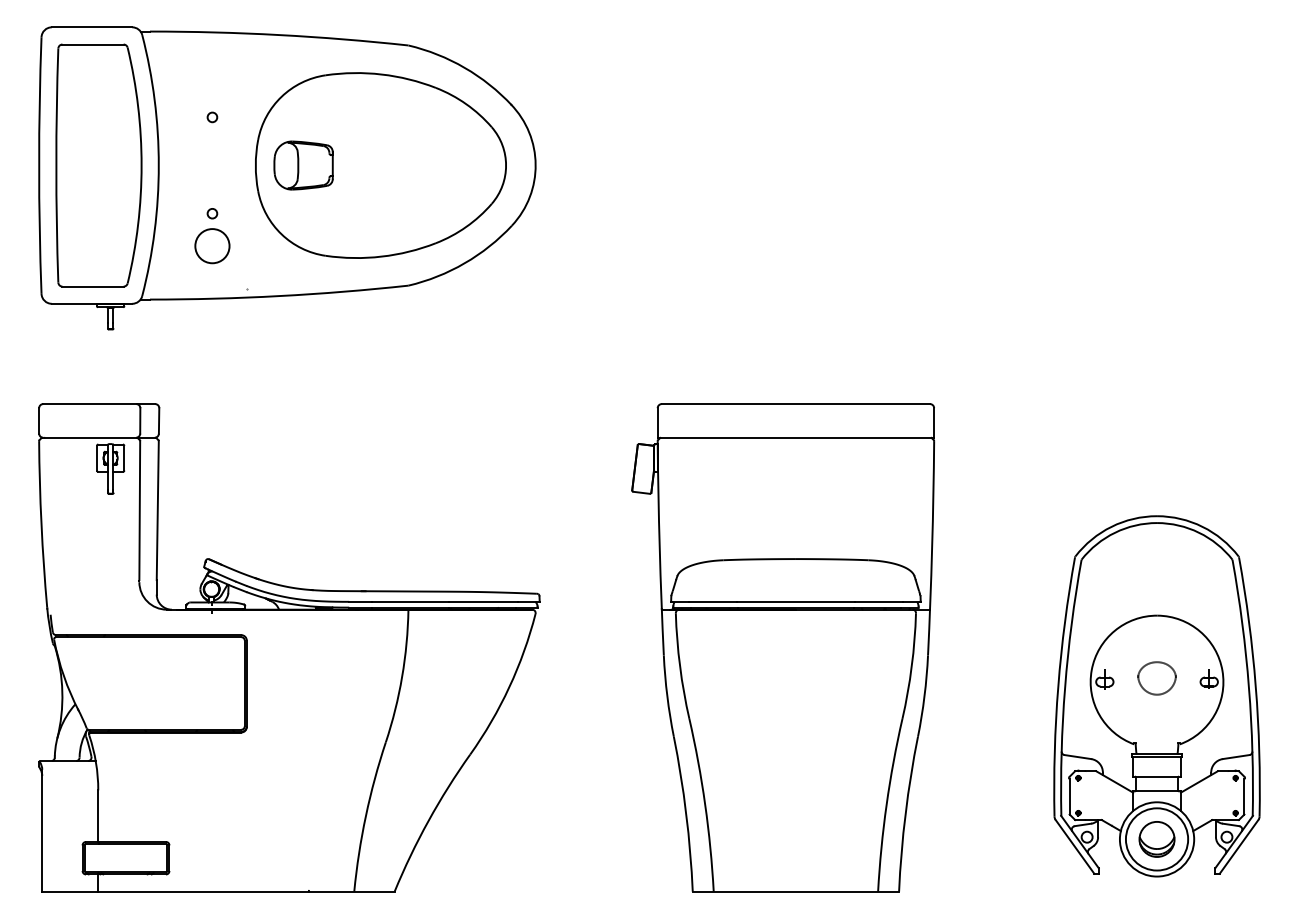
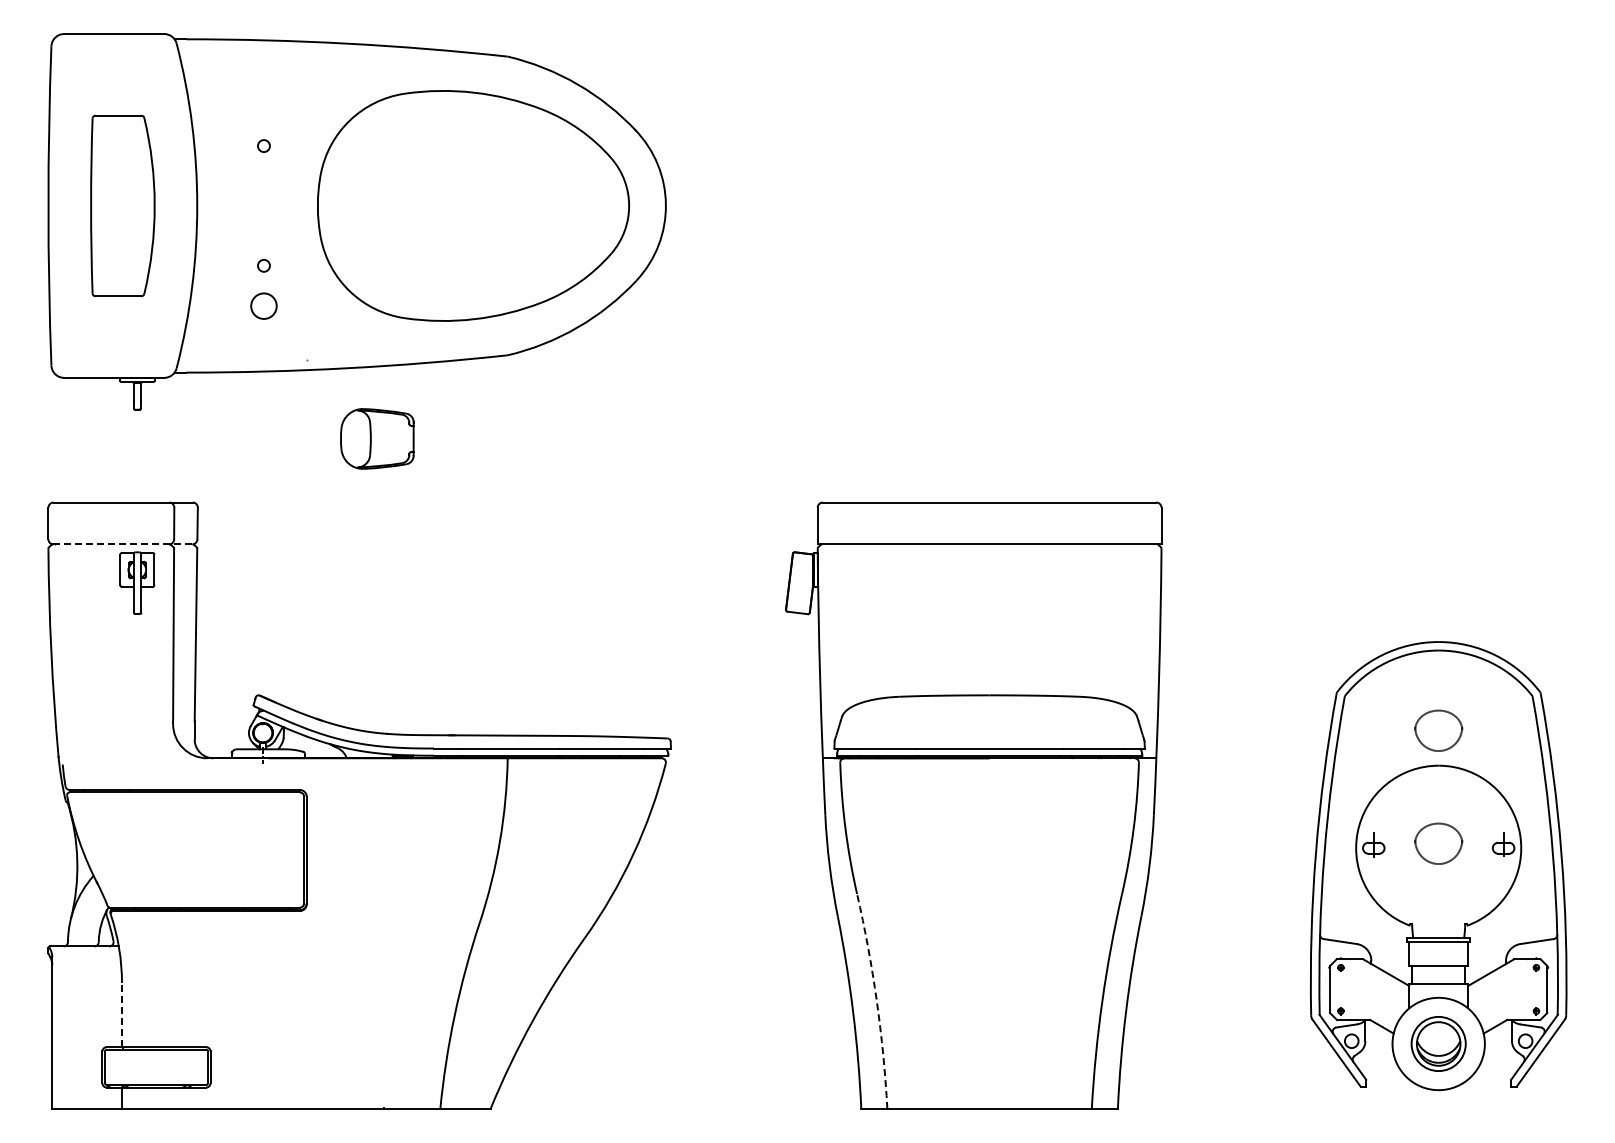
part: (98, 165) -> (122, 205), size x0.6
part: (303, 165) -> (377, 438), moved
circle: (212, 245) -> (263, 305), size x0.6
line: (99, 437) -> (123, 544), solid -> dashed
part: (1156, 587) -> (1438, 730), added
arc: (704, 804) -> (876, 1000), solid -> dashed
line: (97, 815) -> (121, 1014), solid -> dashed
circle: (1156, 839) -> (1438, 1043), size x0.7

